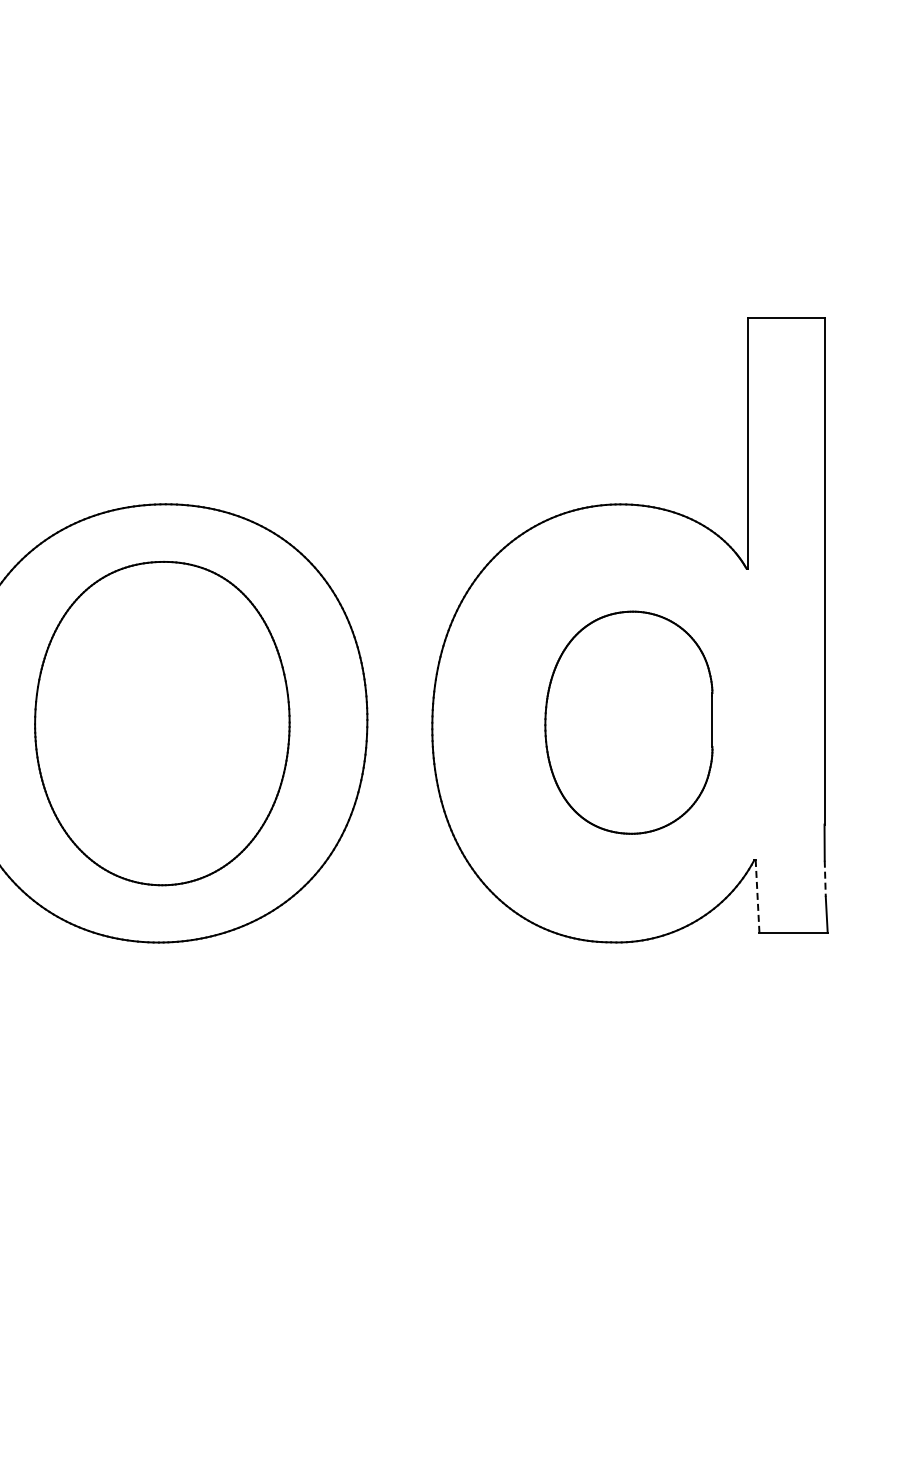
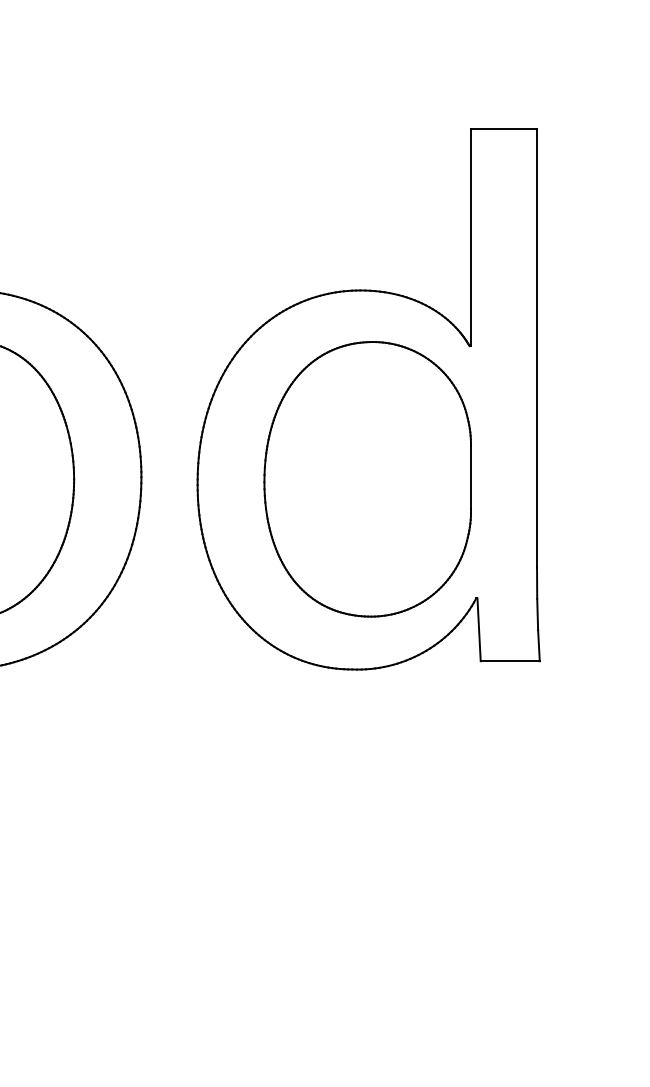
part: (628, 722) -> (367, 479), size x1.43
line: (825, 879) -> (537, 615), dashed -> solid
line: (757, 896) -> (479, 629), dashed -> solid

